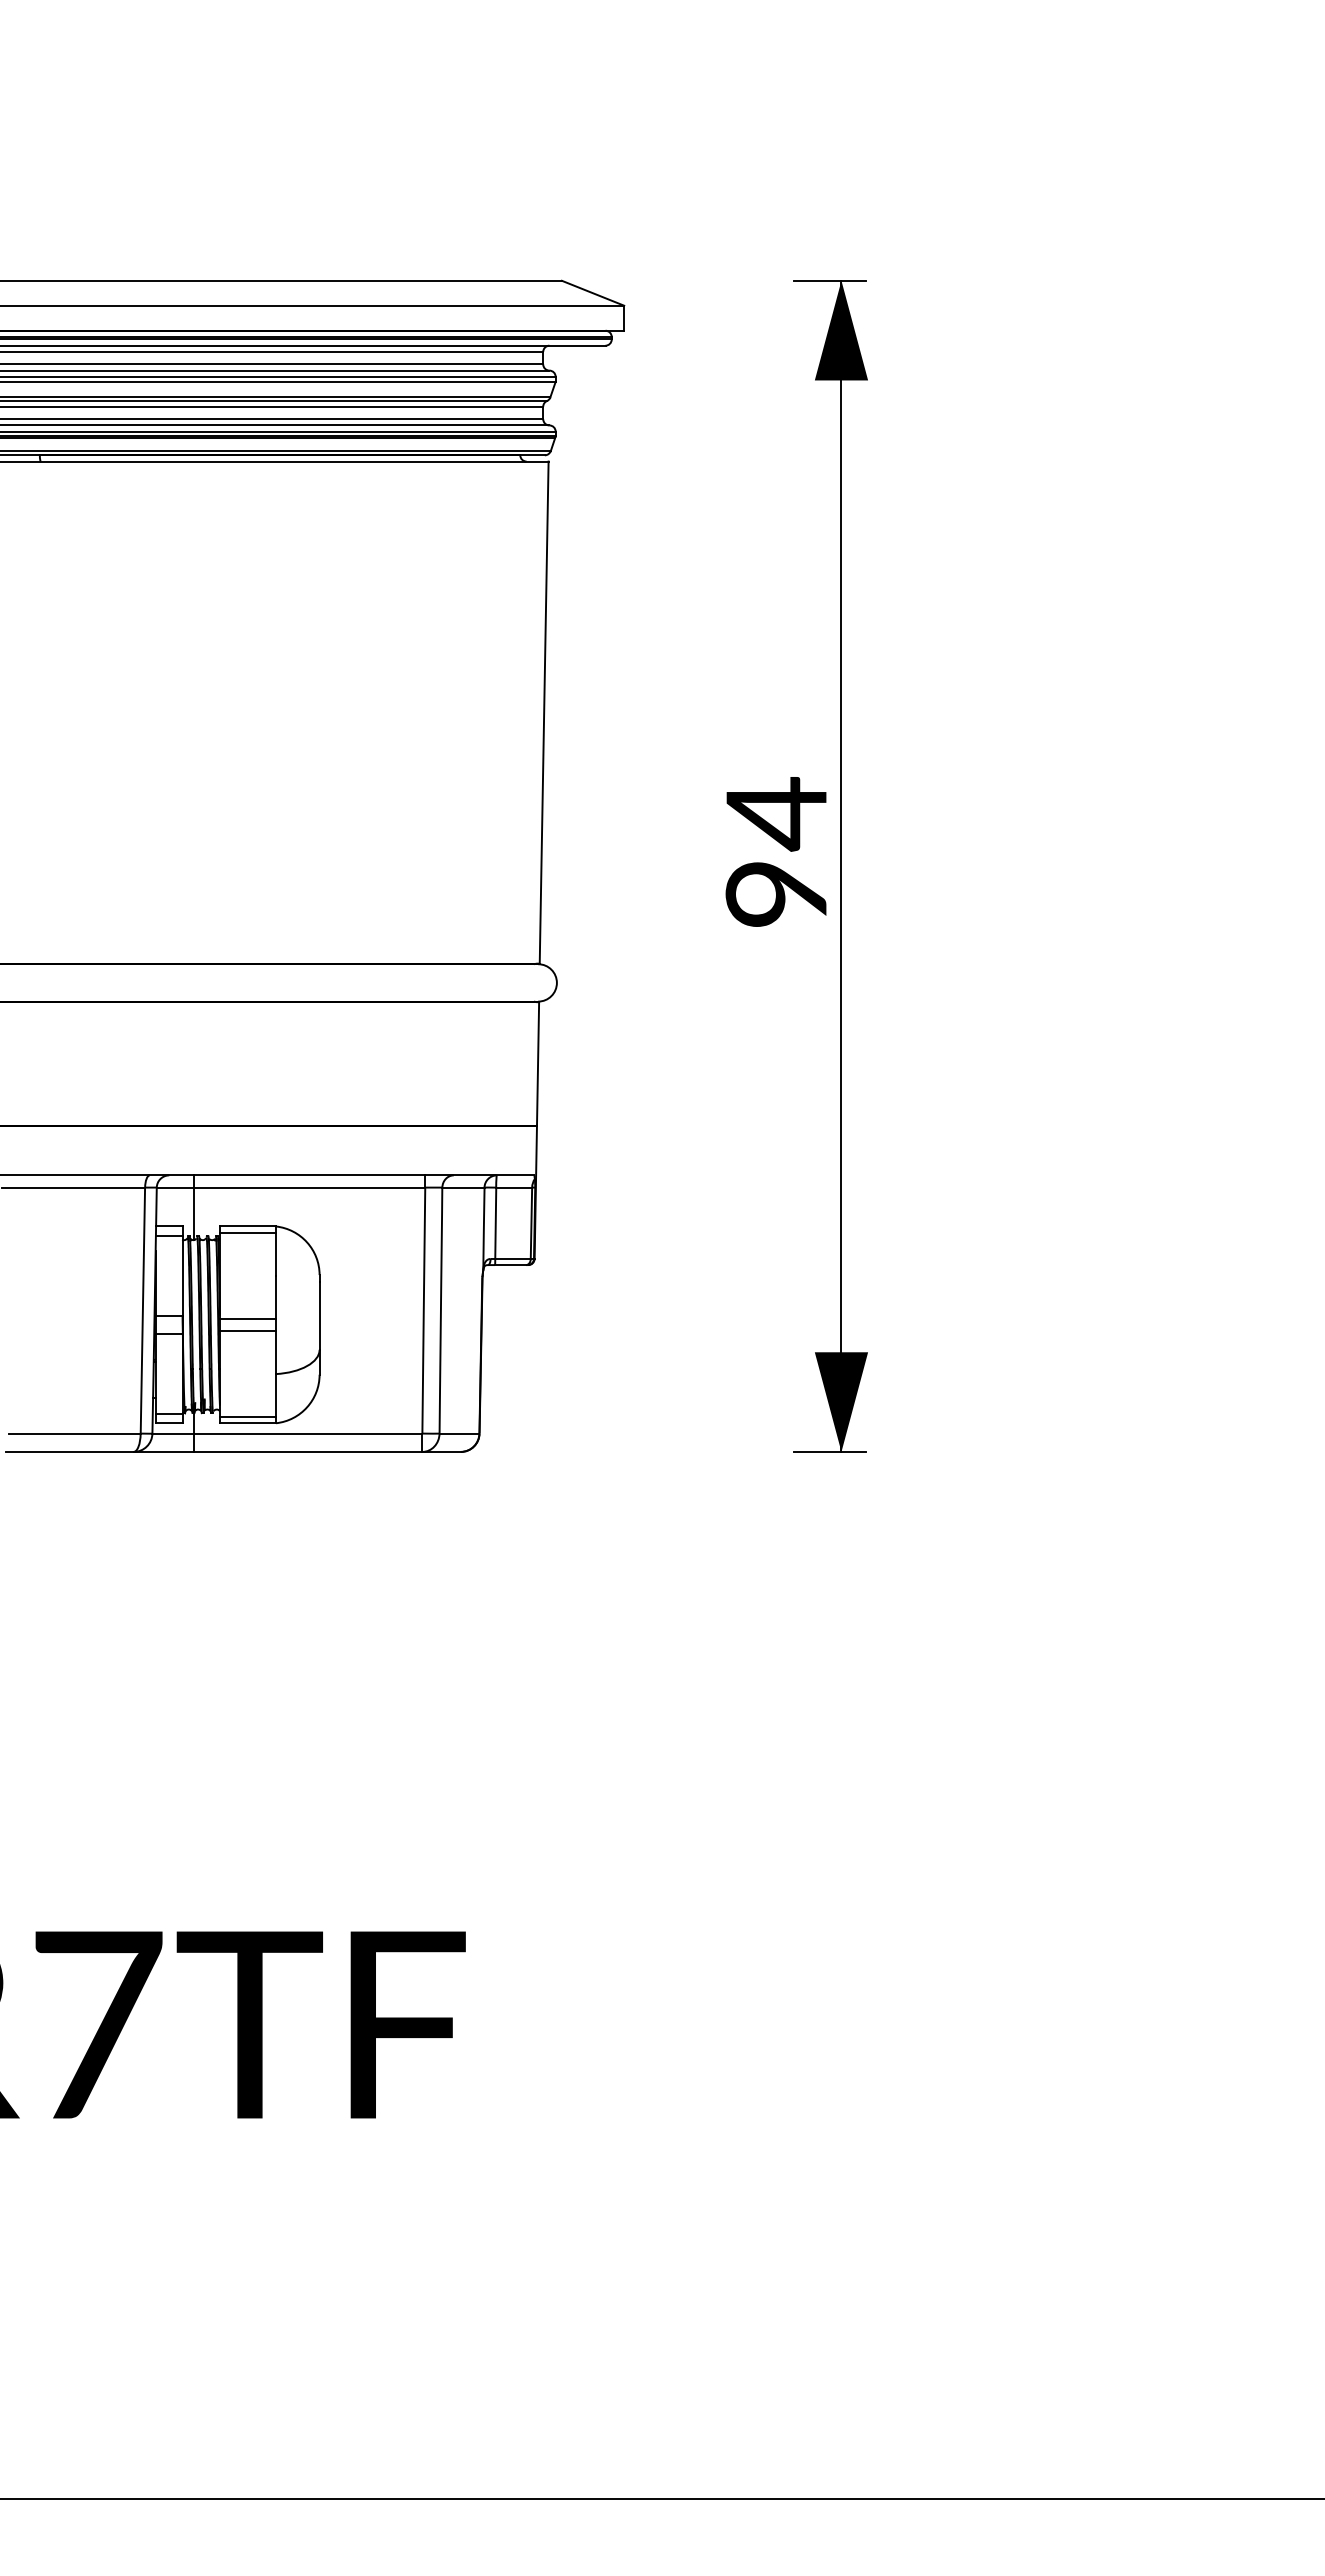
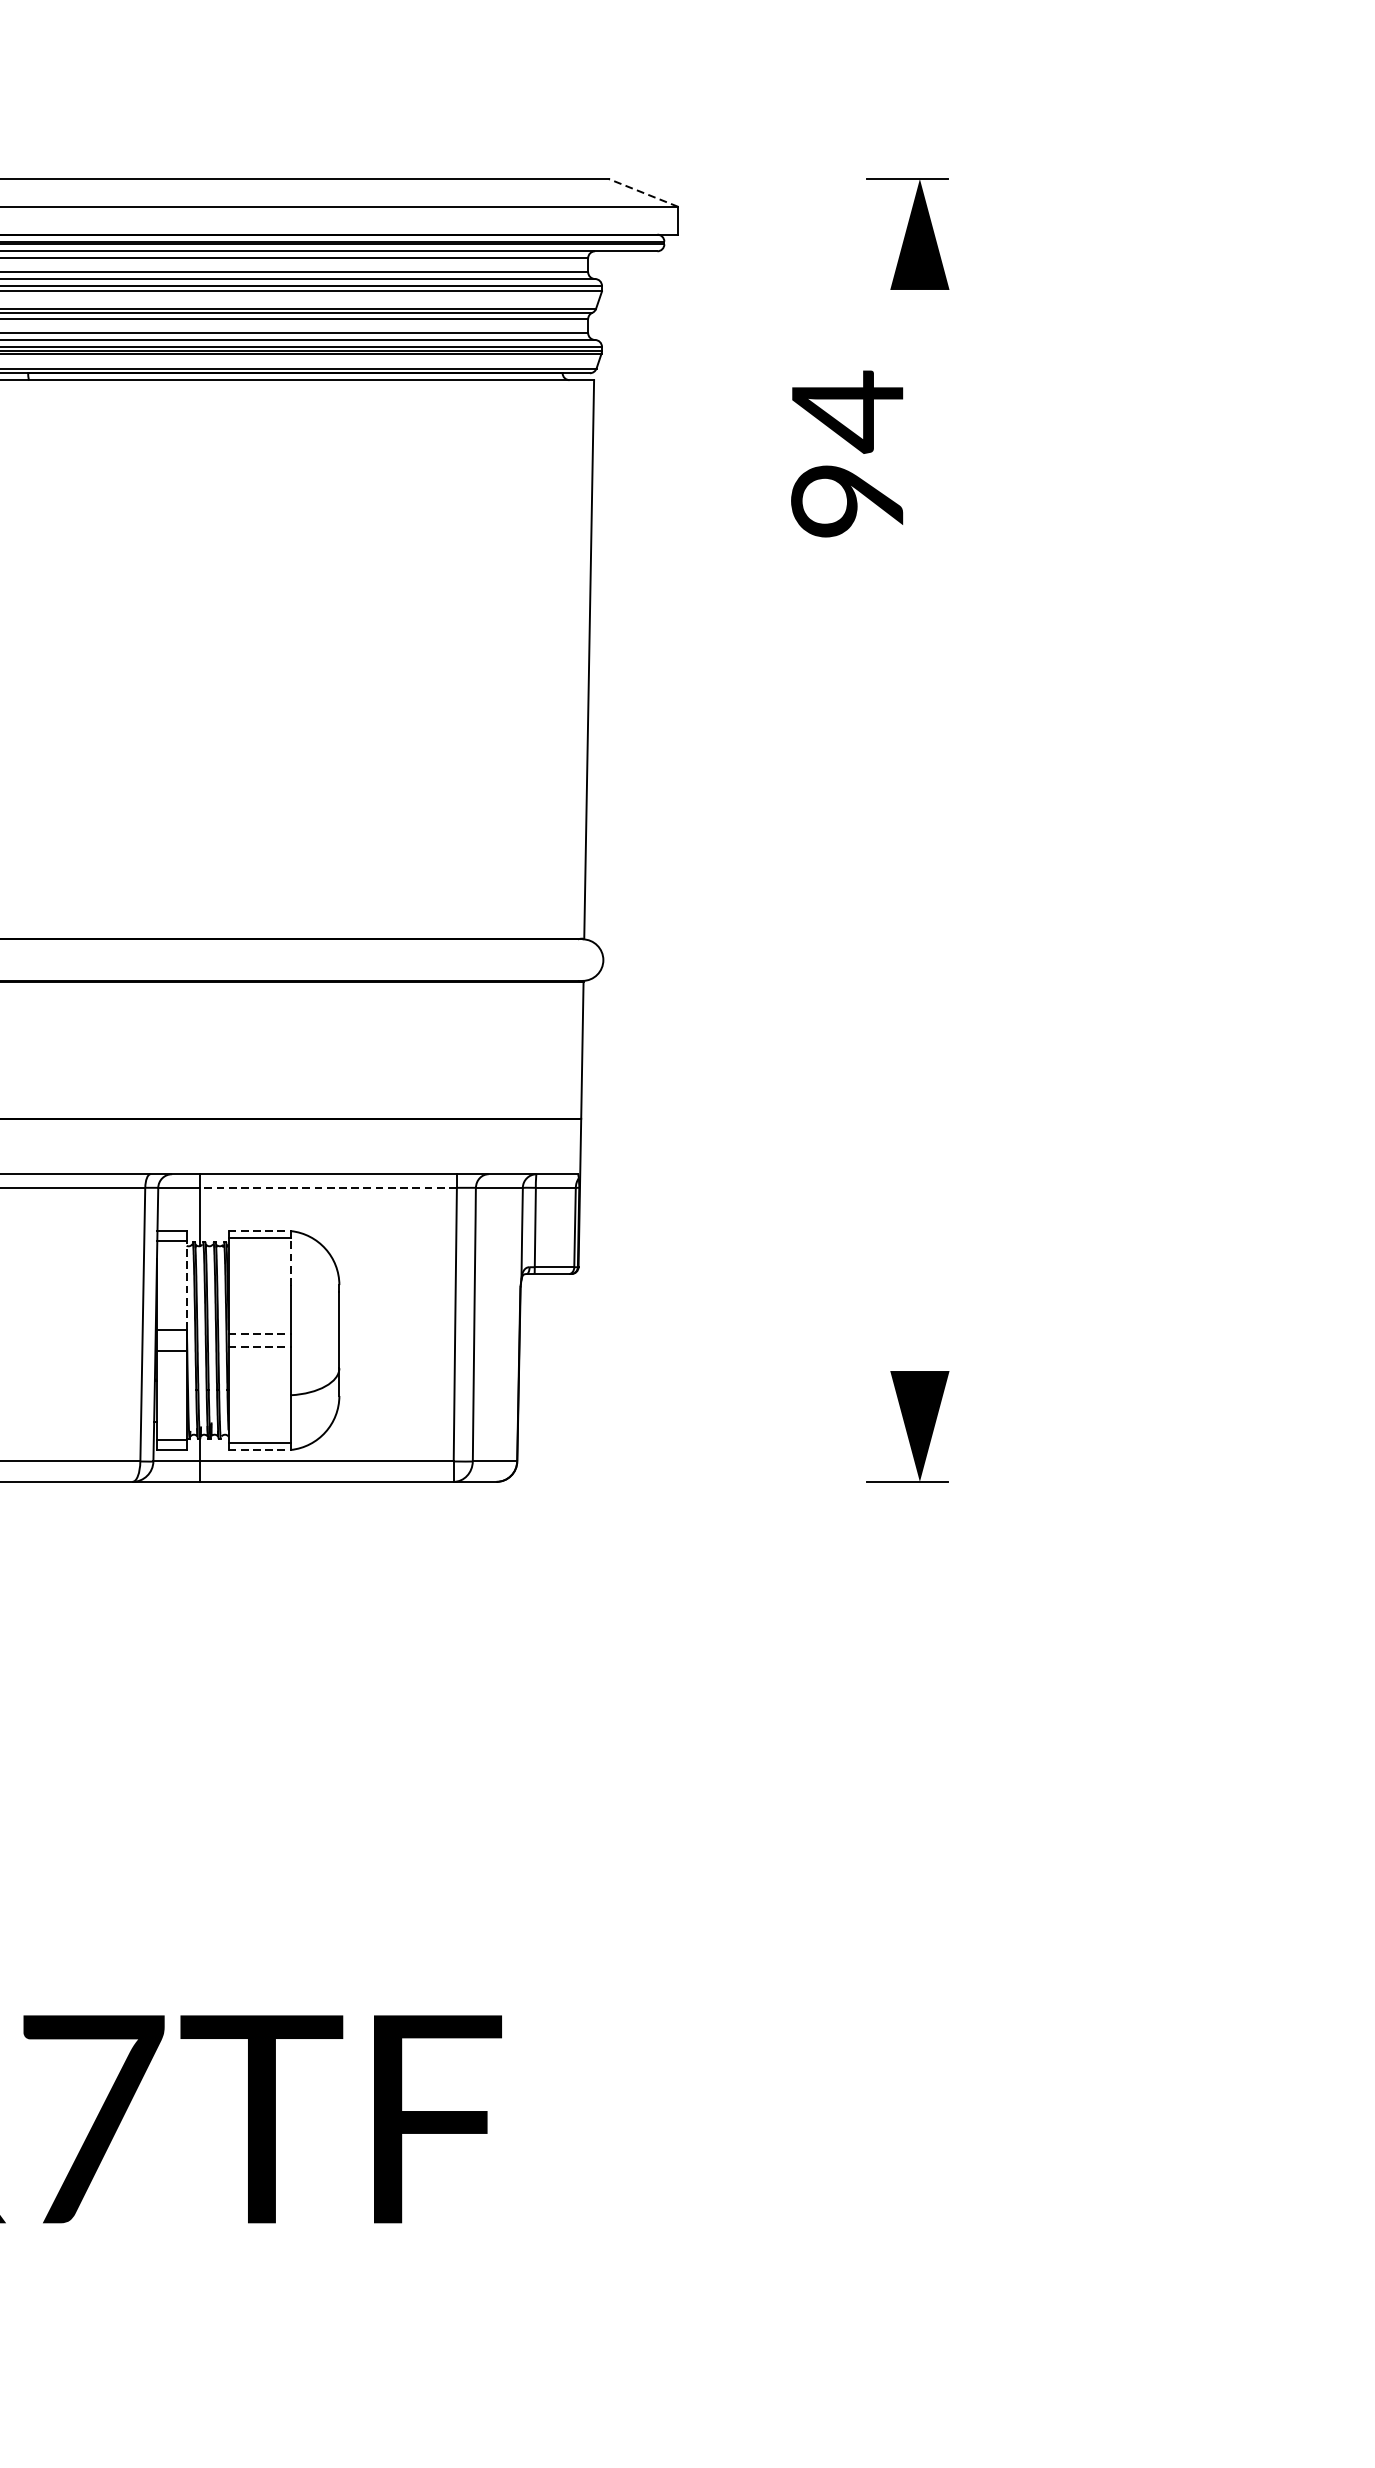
line: (593, 293) -> (644, 193), solid -> dashed
text: (775, 851) -> (846, 453), moved
line: (841, 865) -> (919, 829), removed
line: (309, 1187) -> (328, 1187), solid -> dashed
line: (248, 1226) -> (260, 1231), solid -> dashed
line: (276, 1253) -> (291, 1261), solid -> dashed
line: (182, 1275) -> (186, 1285), solid -> dashed
line: (248, 1318) -> (260, 1333), solid -> dashed
line: (248, 1331) -> (260, 1347), solid -> dashed
line: (248, 1423) -> (260, 1450), solid -> dashed

